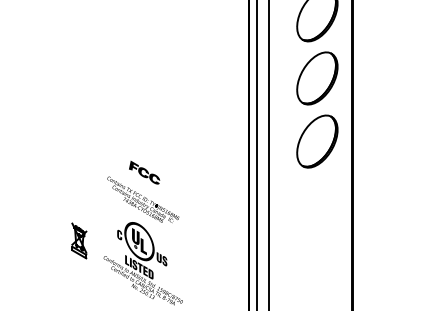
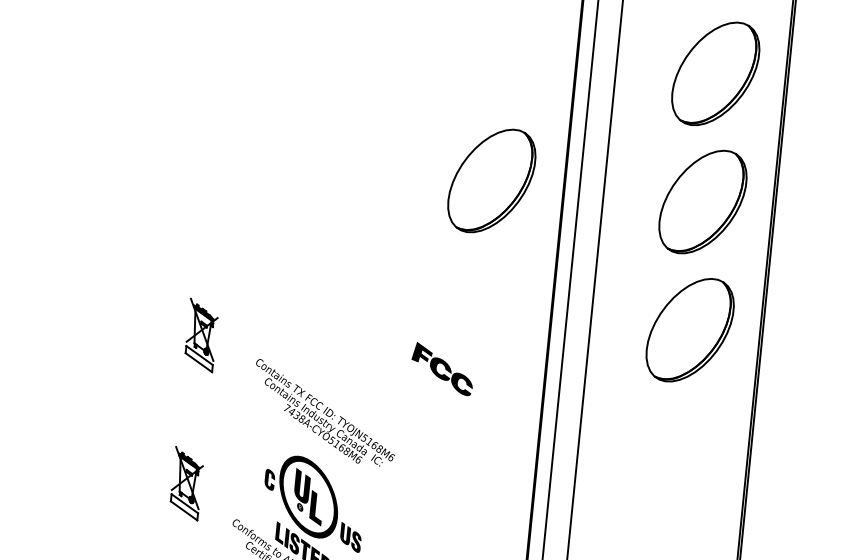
part: (213, 78) -> (492, 181), added
part: (79, 167) -> (201, 334), added
part: (144, 172) -> (442, 368), moved

